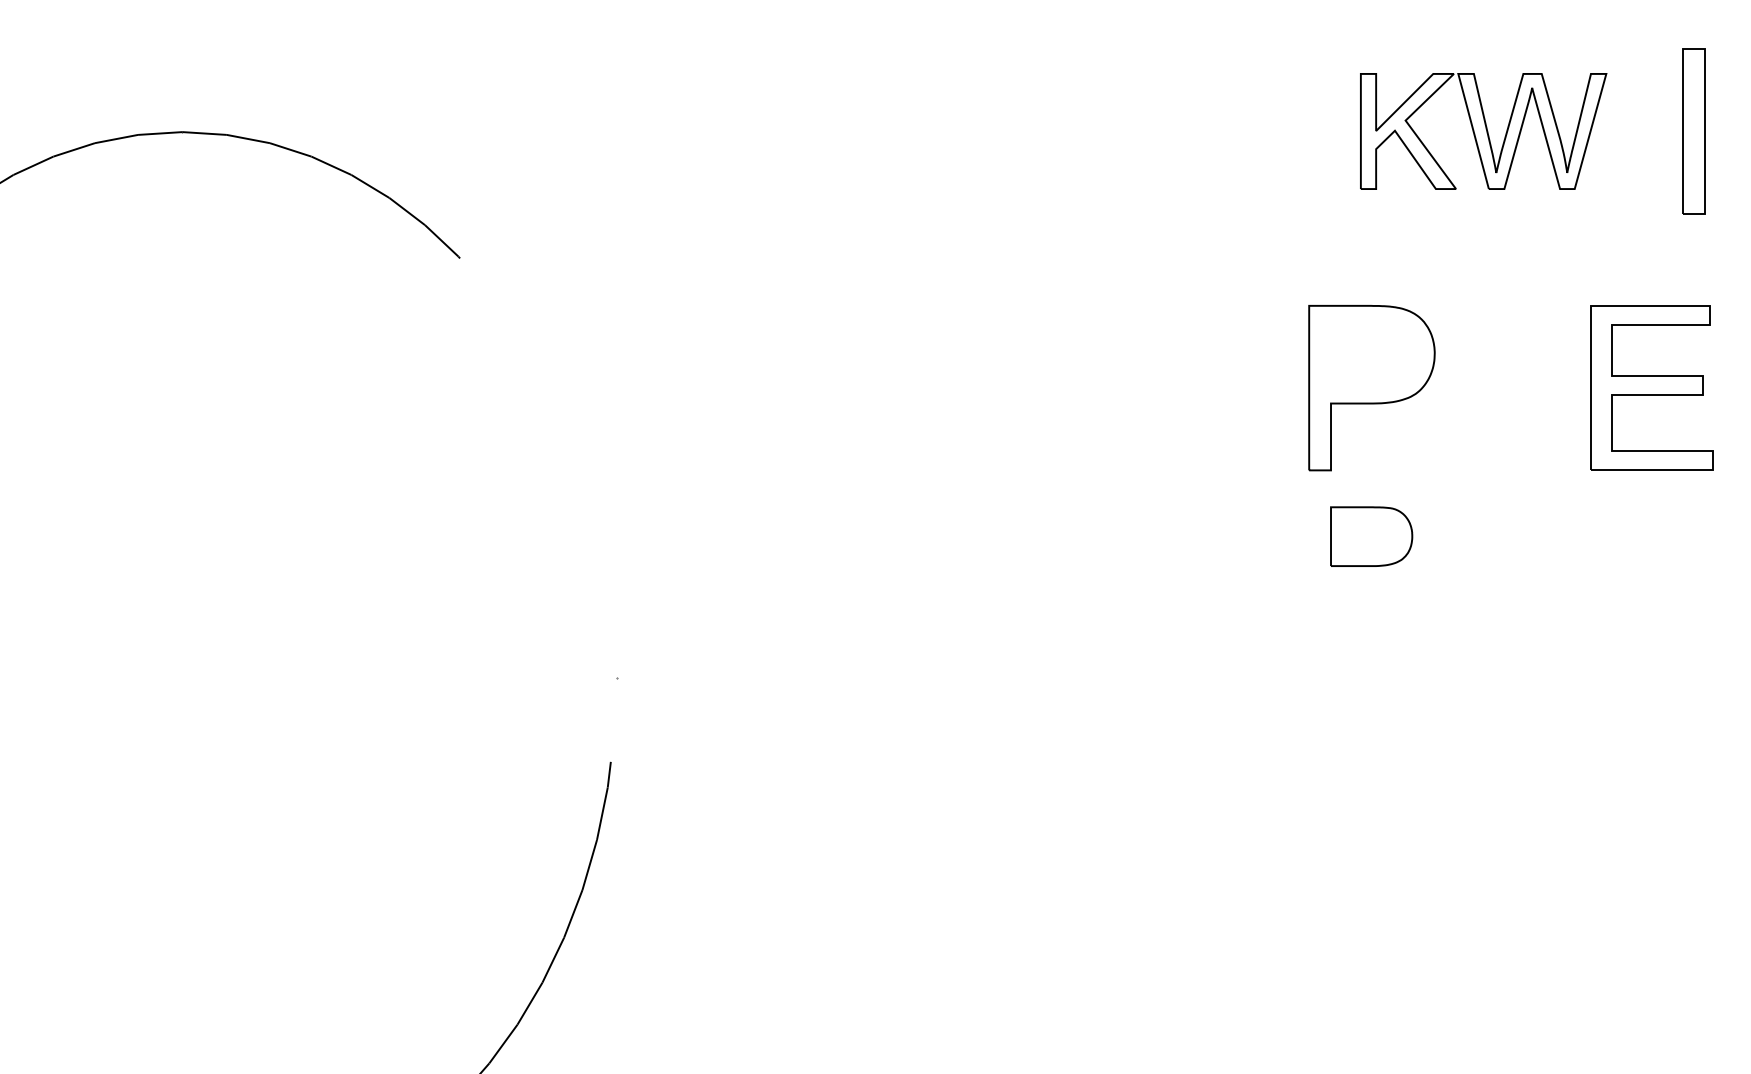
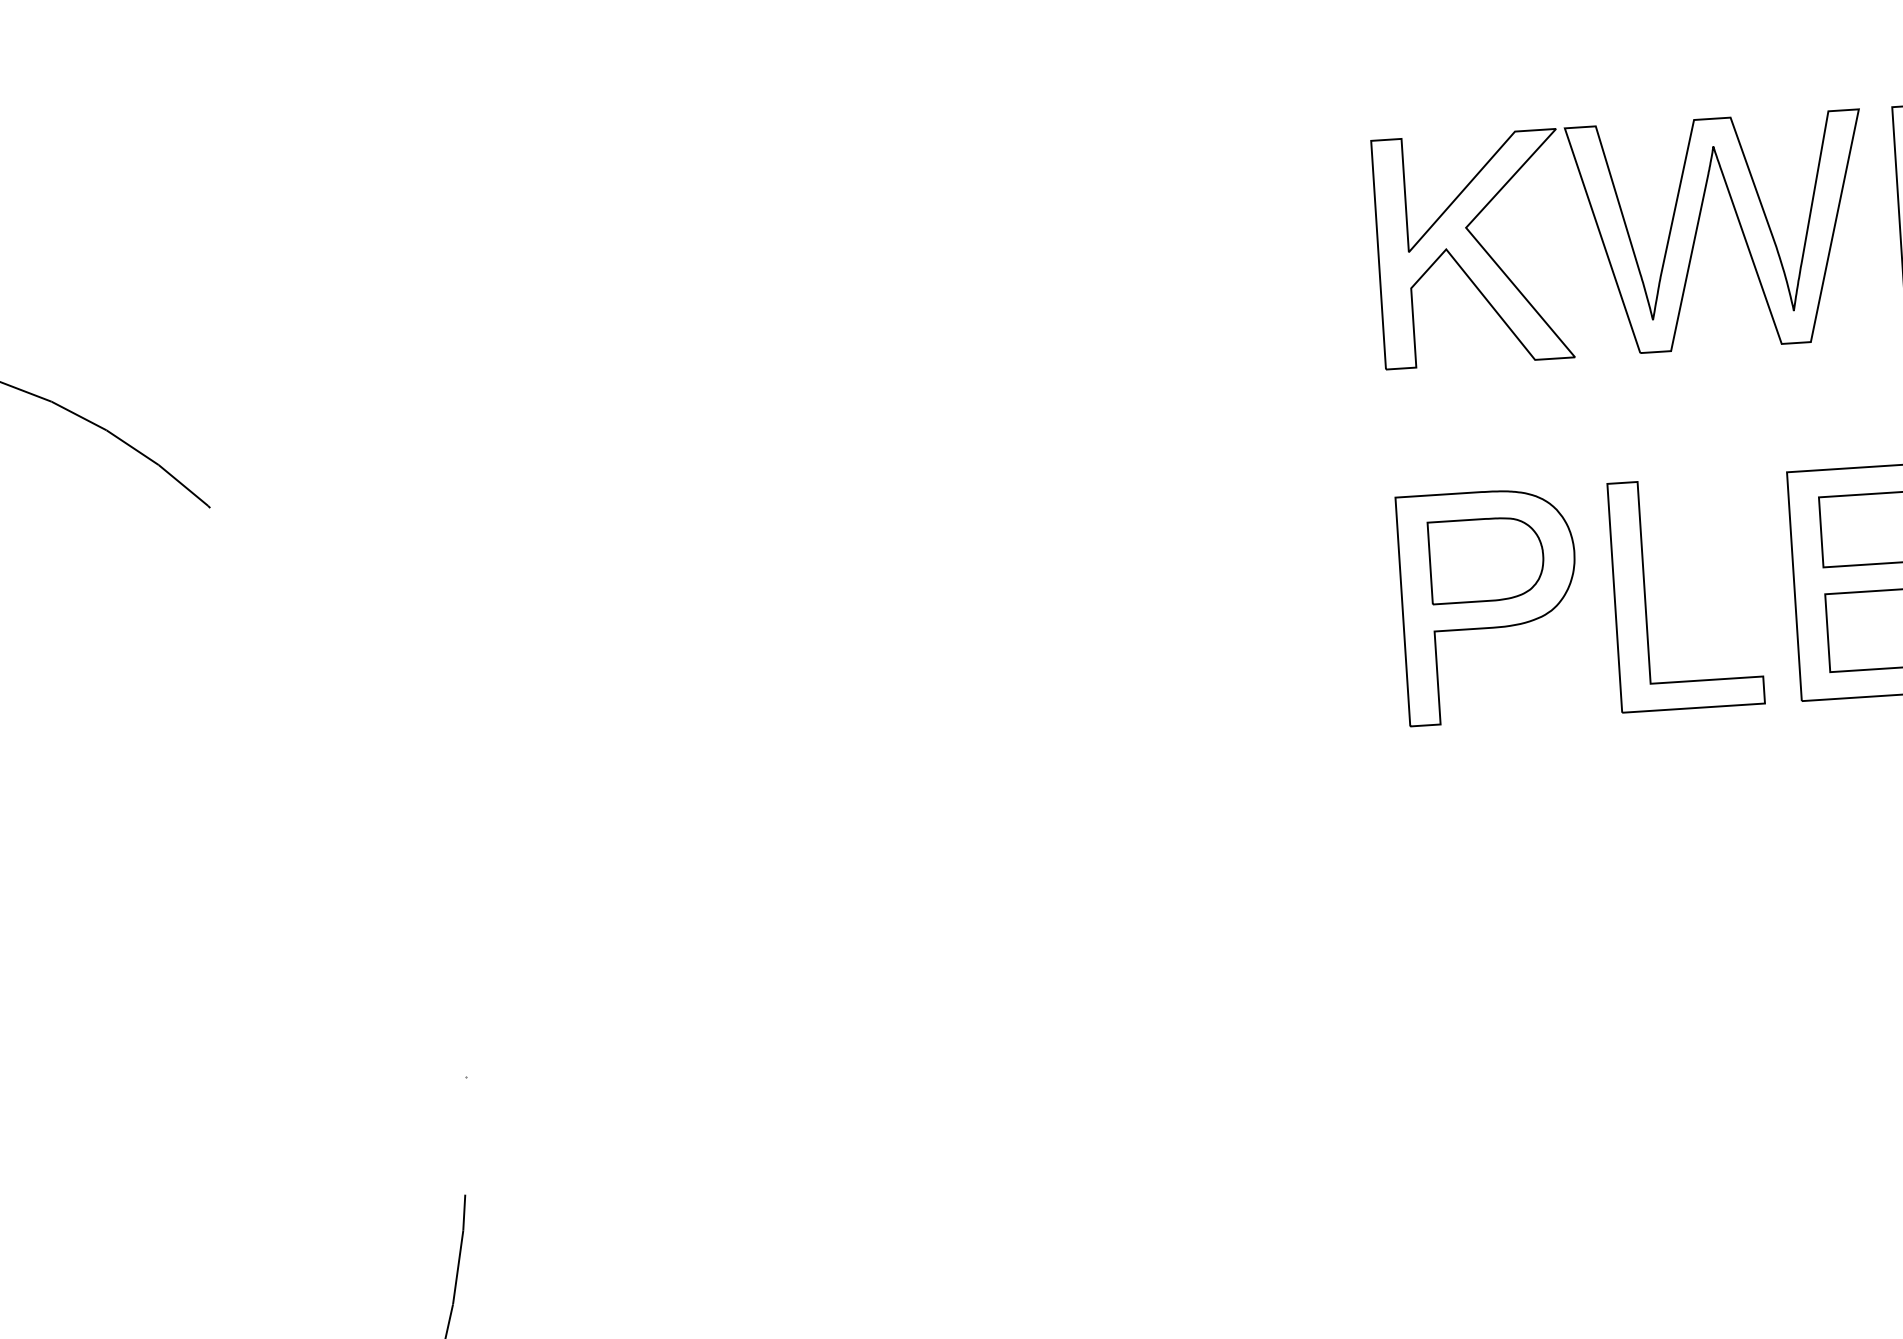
part: (1483, 131) -> (1622, 239), size x1.43
part: (1483, 387) -> (1645, 595), added
part: (1371, 536) -> (1486, 559), moved

